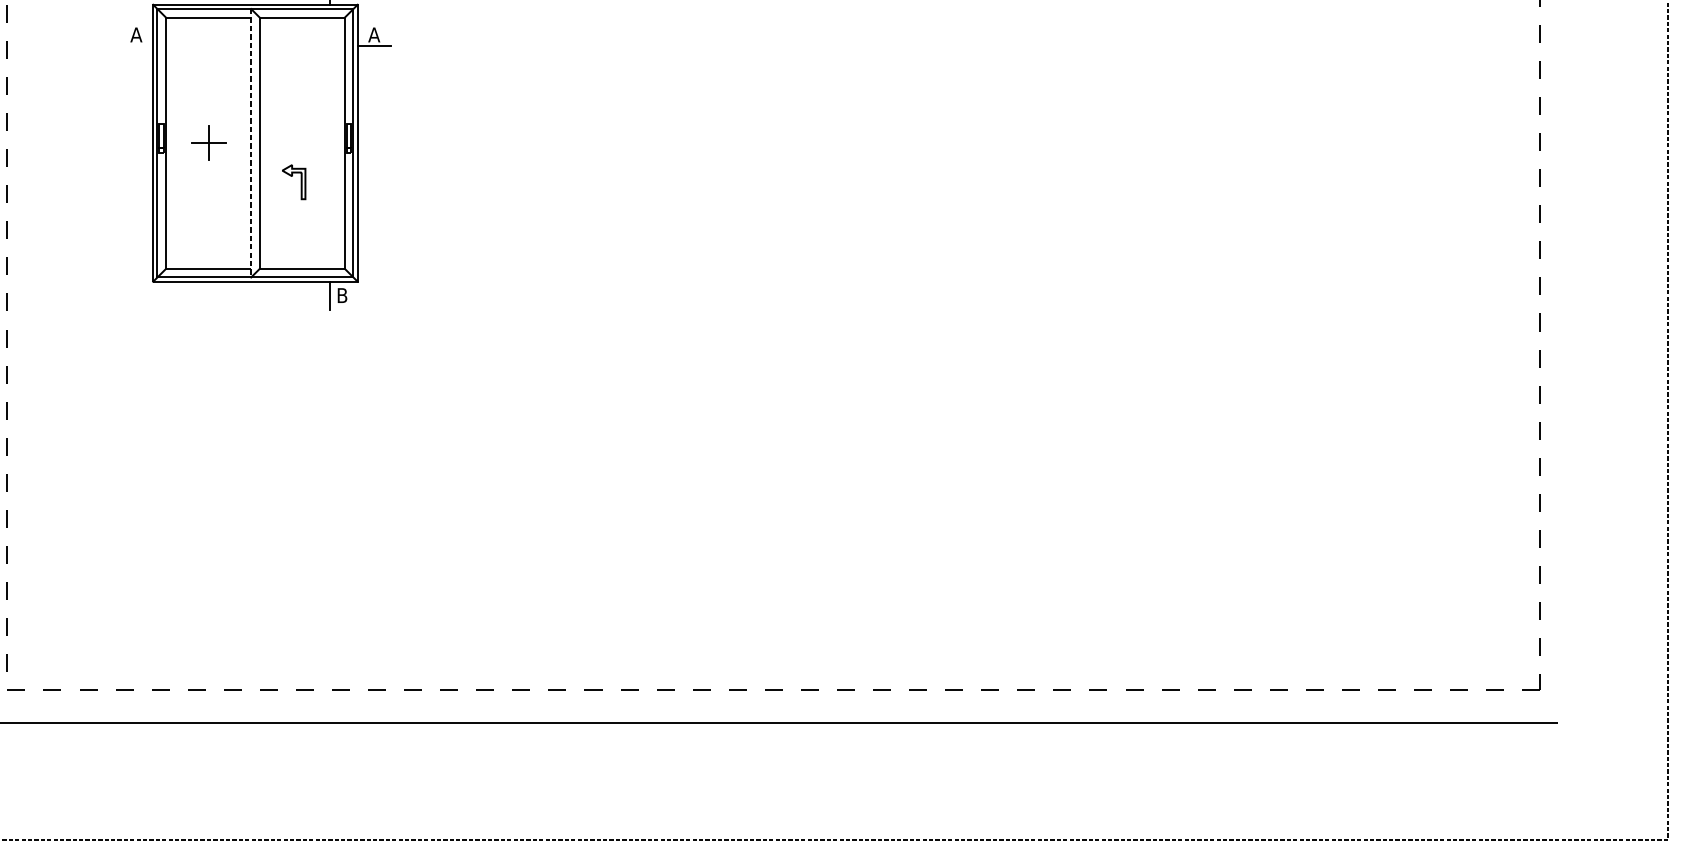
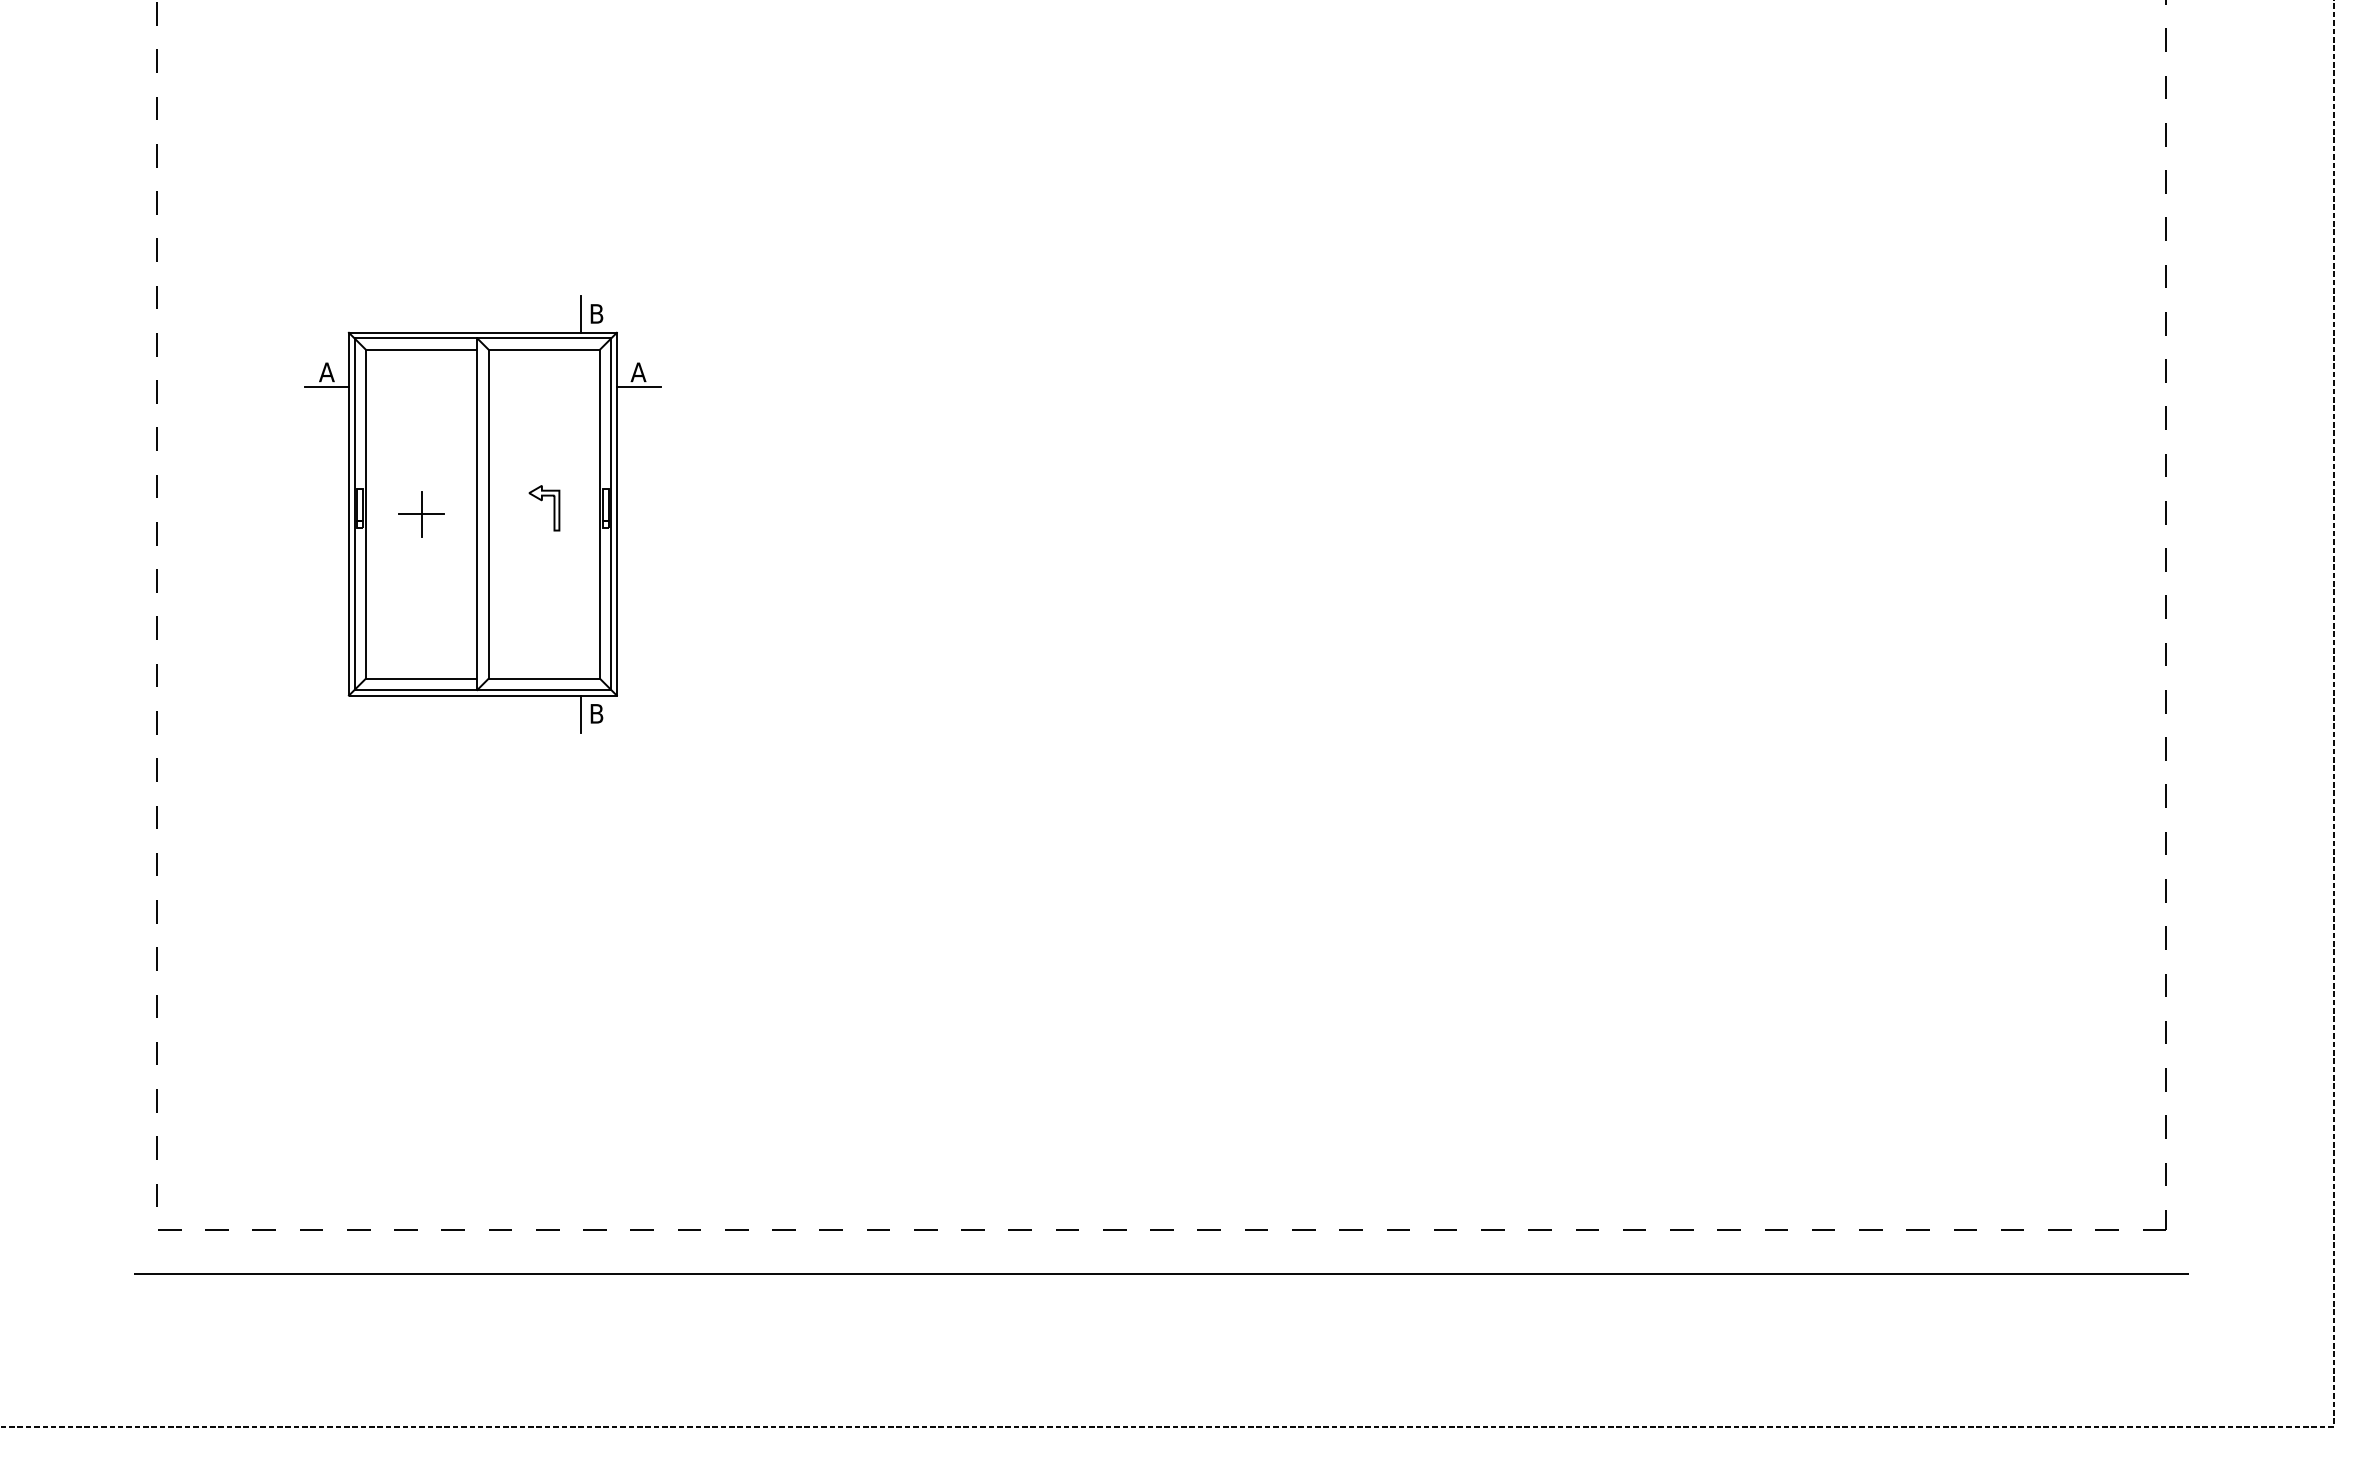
line: (136, 45) -> (326, 386), added
line: (251, 143) -> (477, 514), dashed -> solid
part: (291, 177) -> (541, 501), moved

